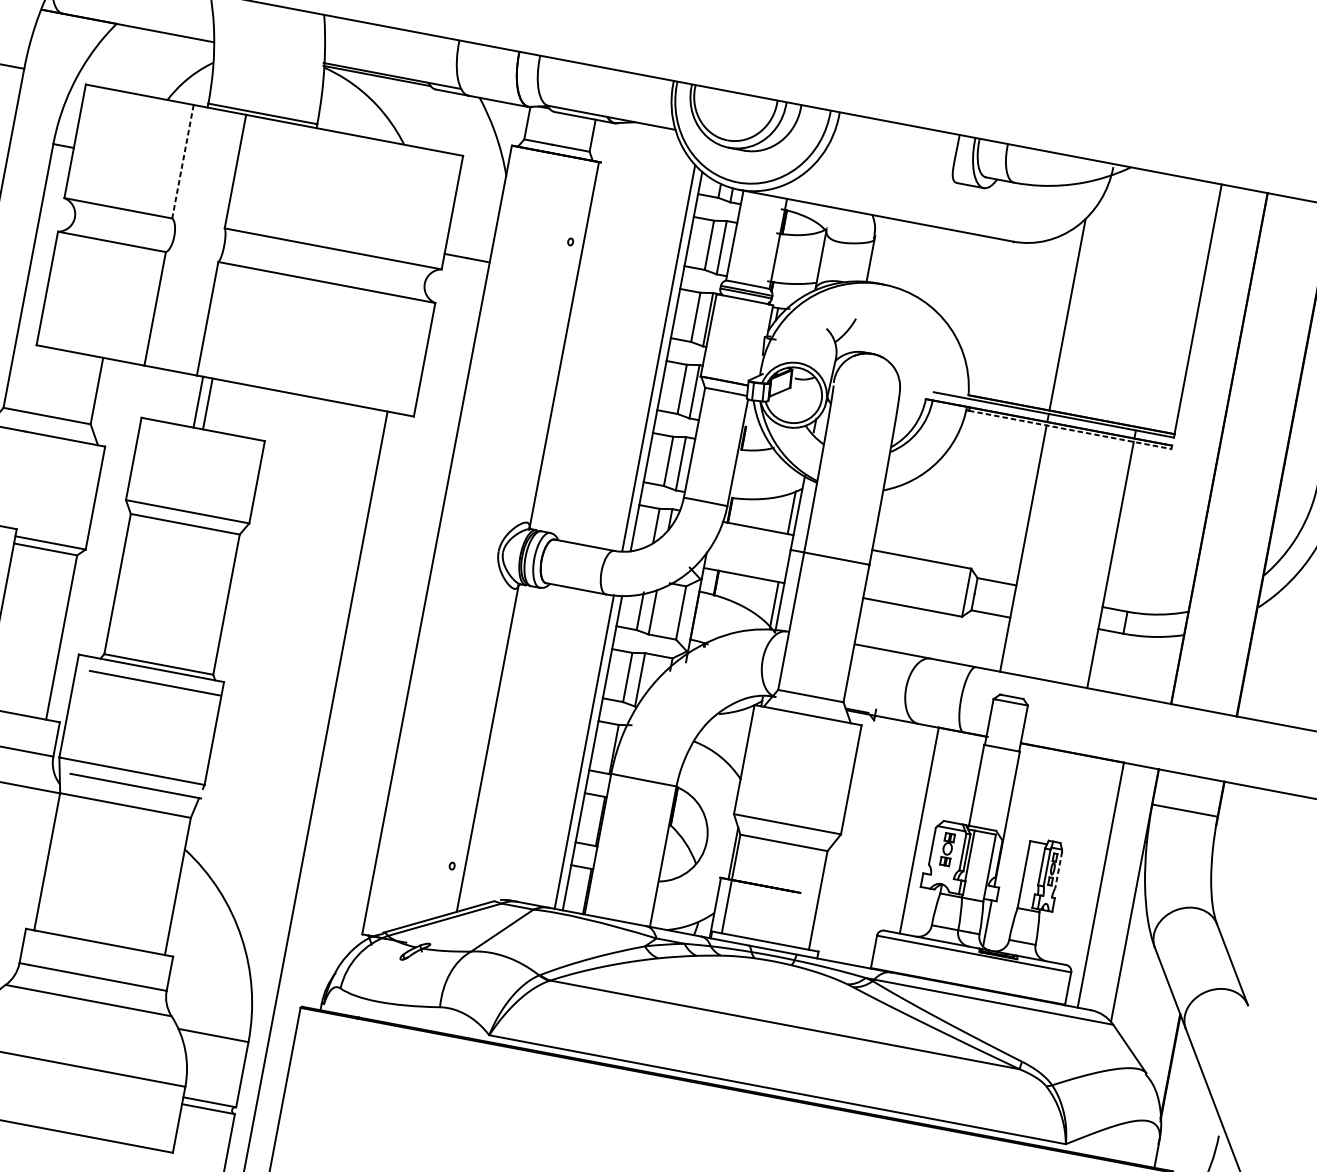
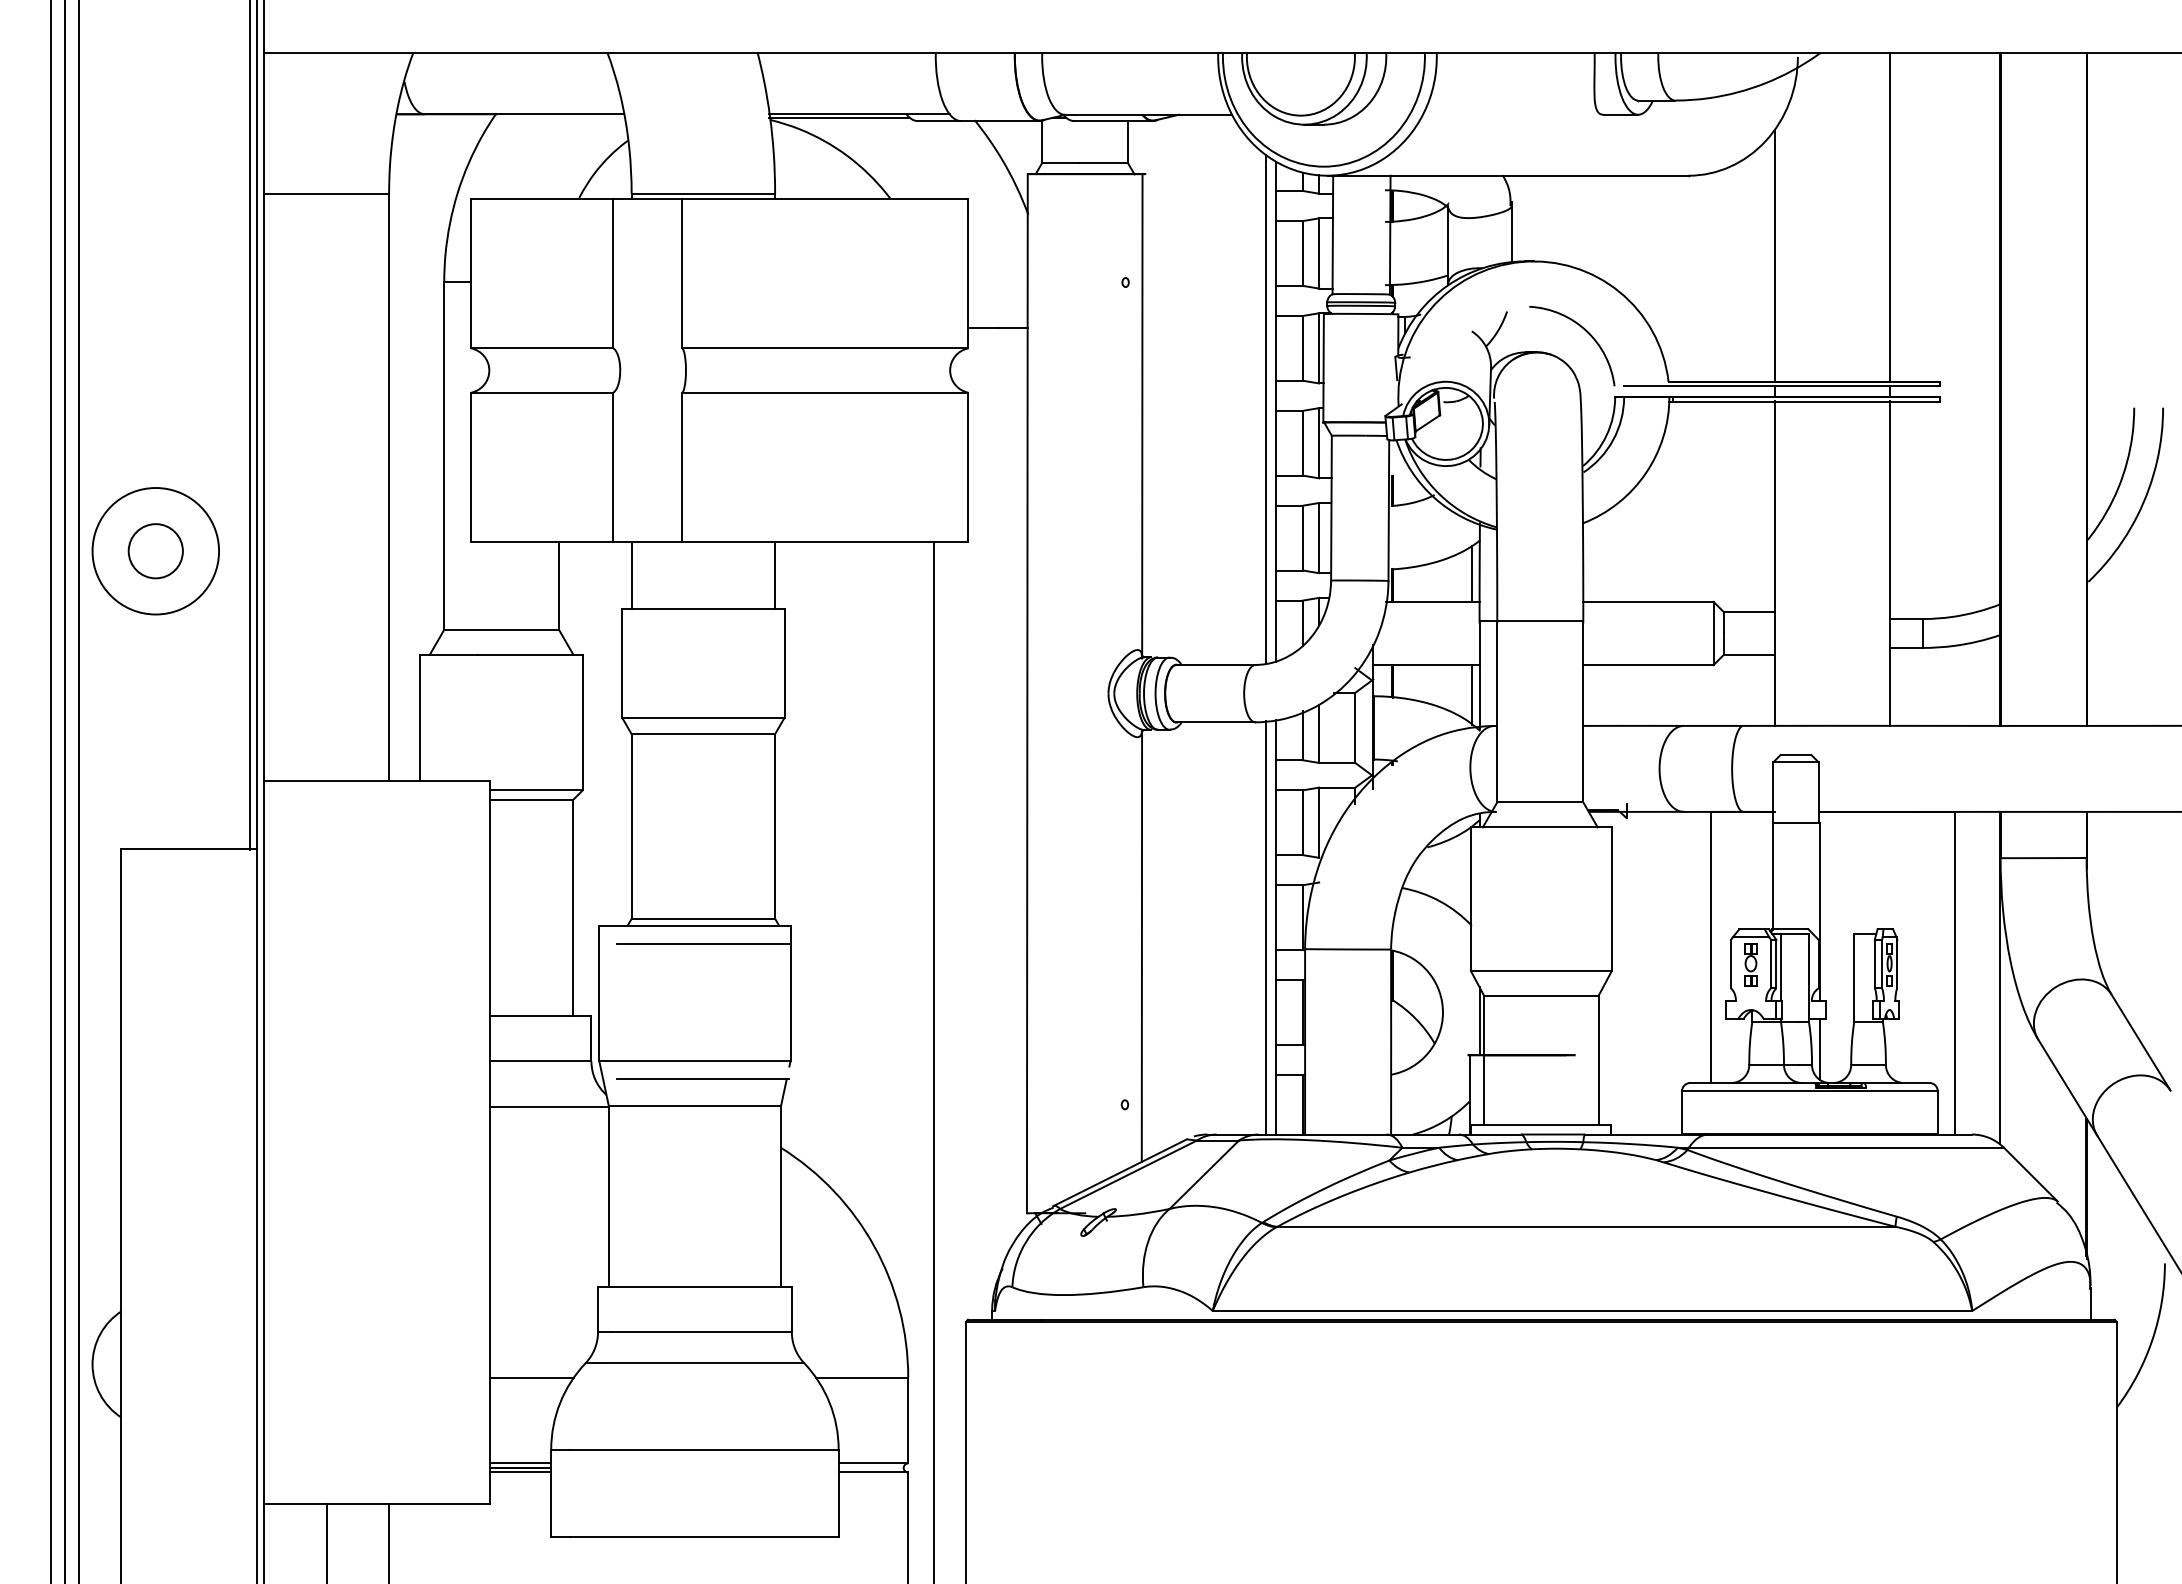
line: (183, 161) -> (613, 273), dashed -> solid
line: (1197, 308) -> (1889, 216), moved
curve: (912, 345) -> (1585, 331), added
line: (198, 401) -> (631, 575), moved
line: (208, 403) -> (775, 575), moved
line: (1070, 429) -> (1806, 401), dashed -> solid
line: (1058, 870) -> (1897, 964), dashed -> solid

